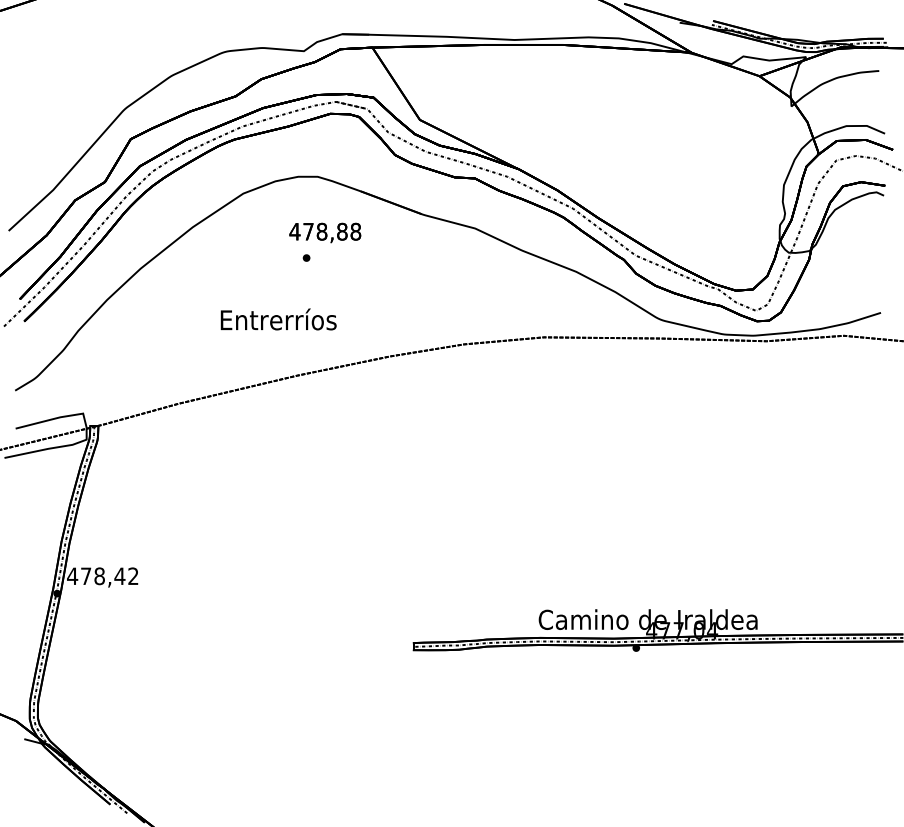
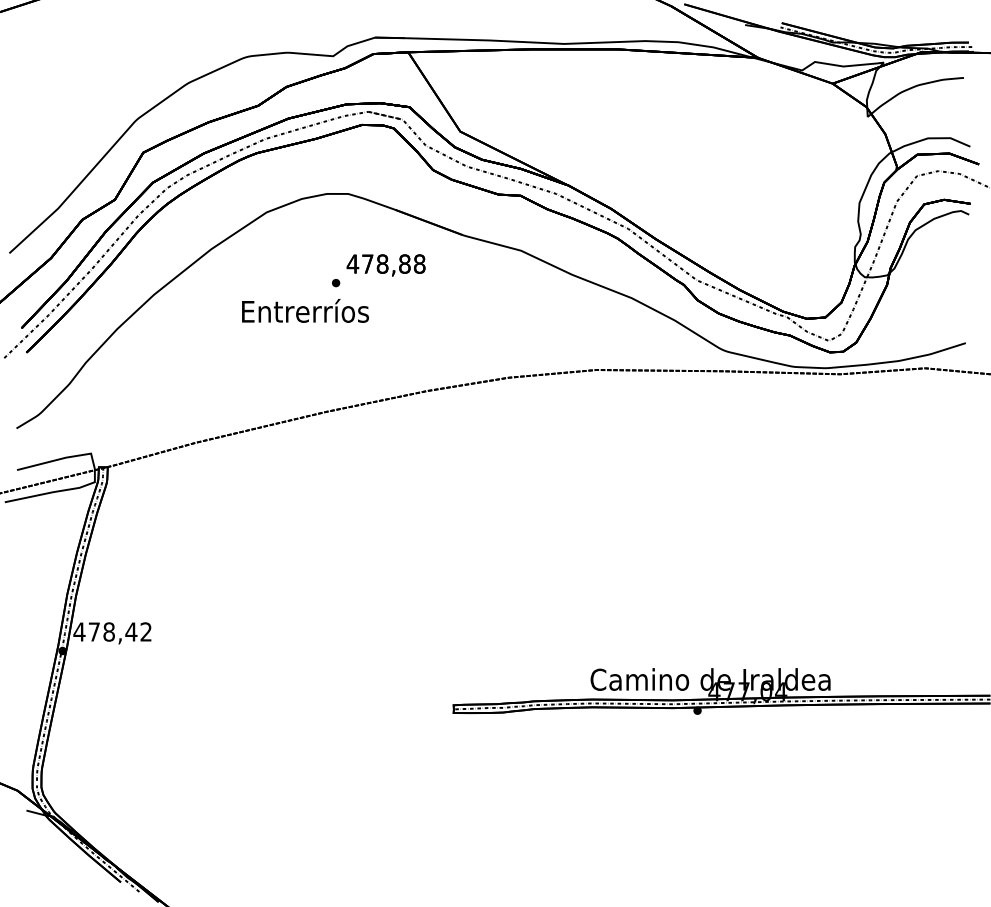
text: (325, 232) -> (386, 264), moved
text: (278, 319) -> (305, 310), moved

